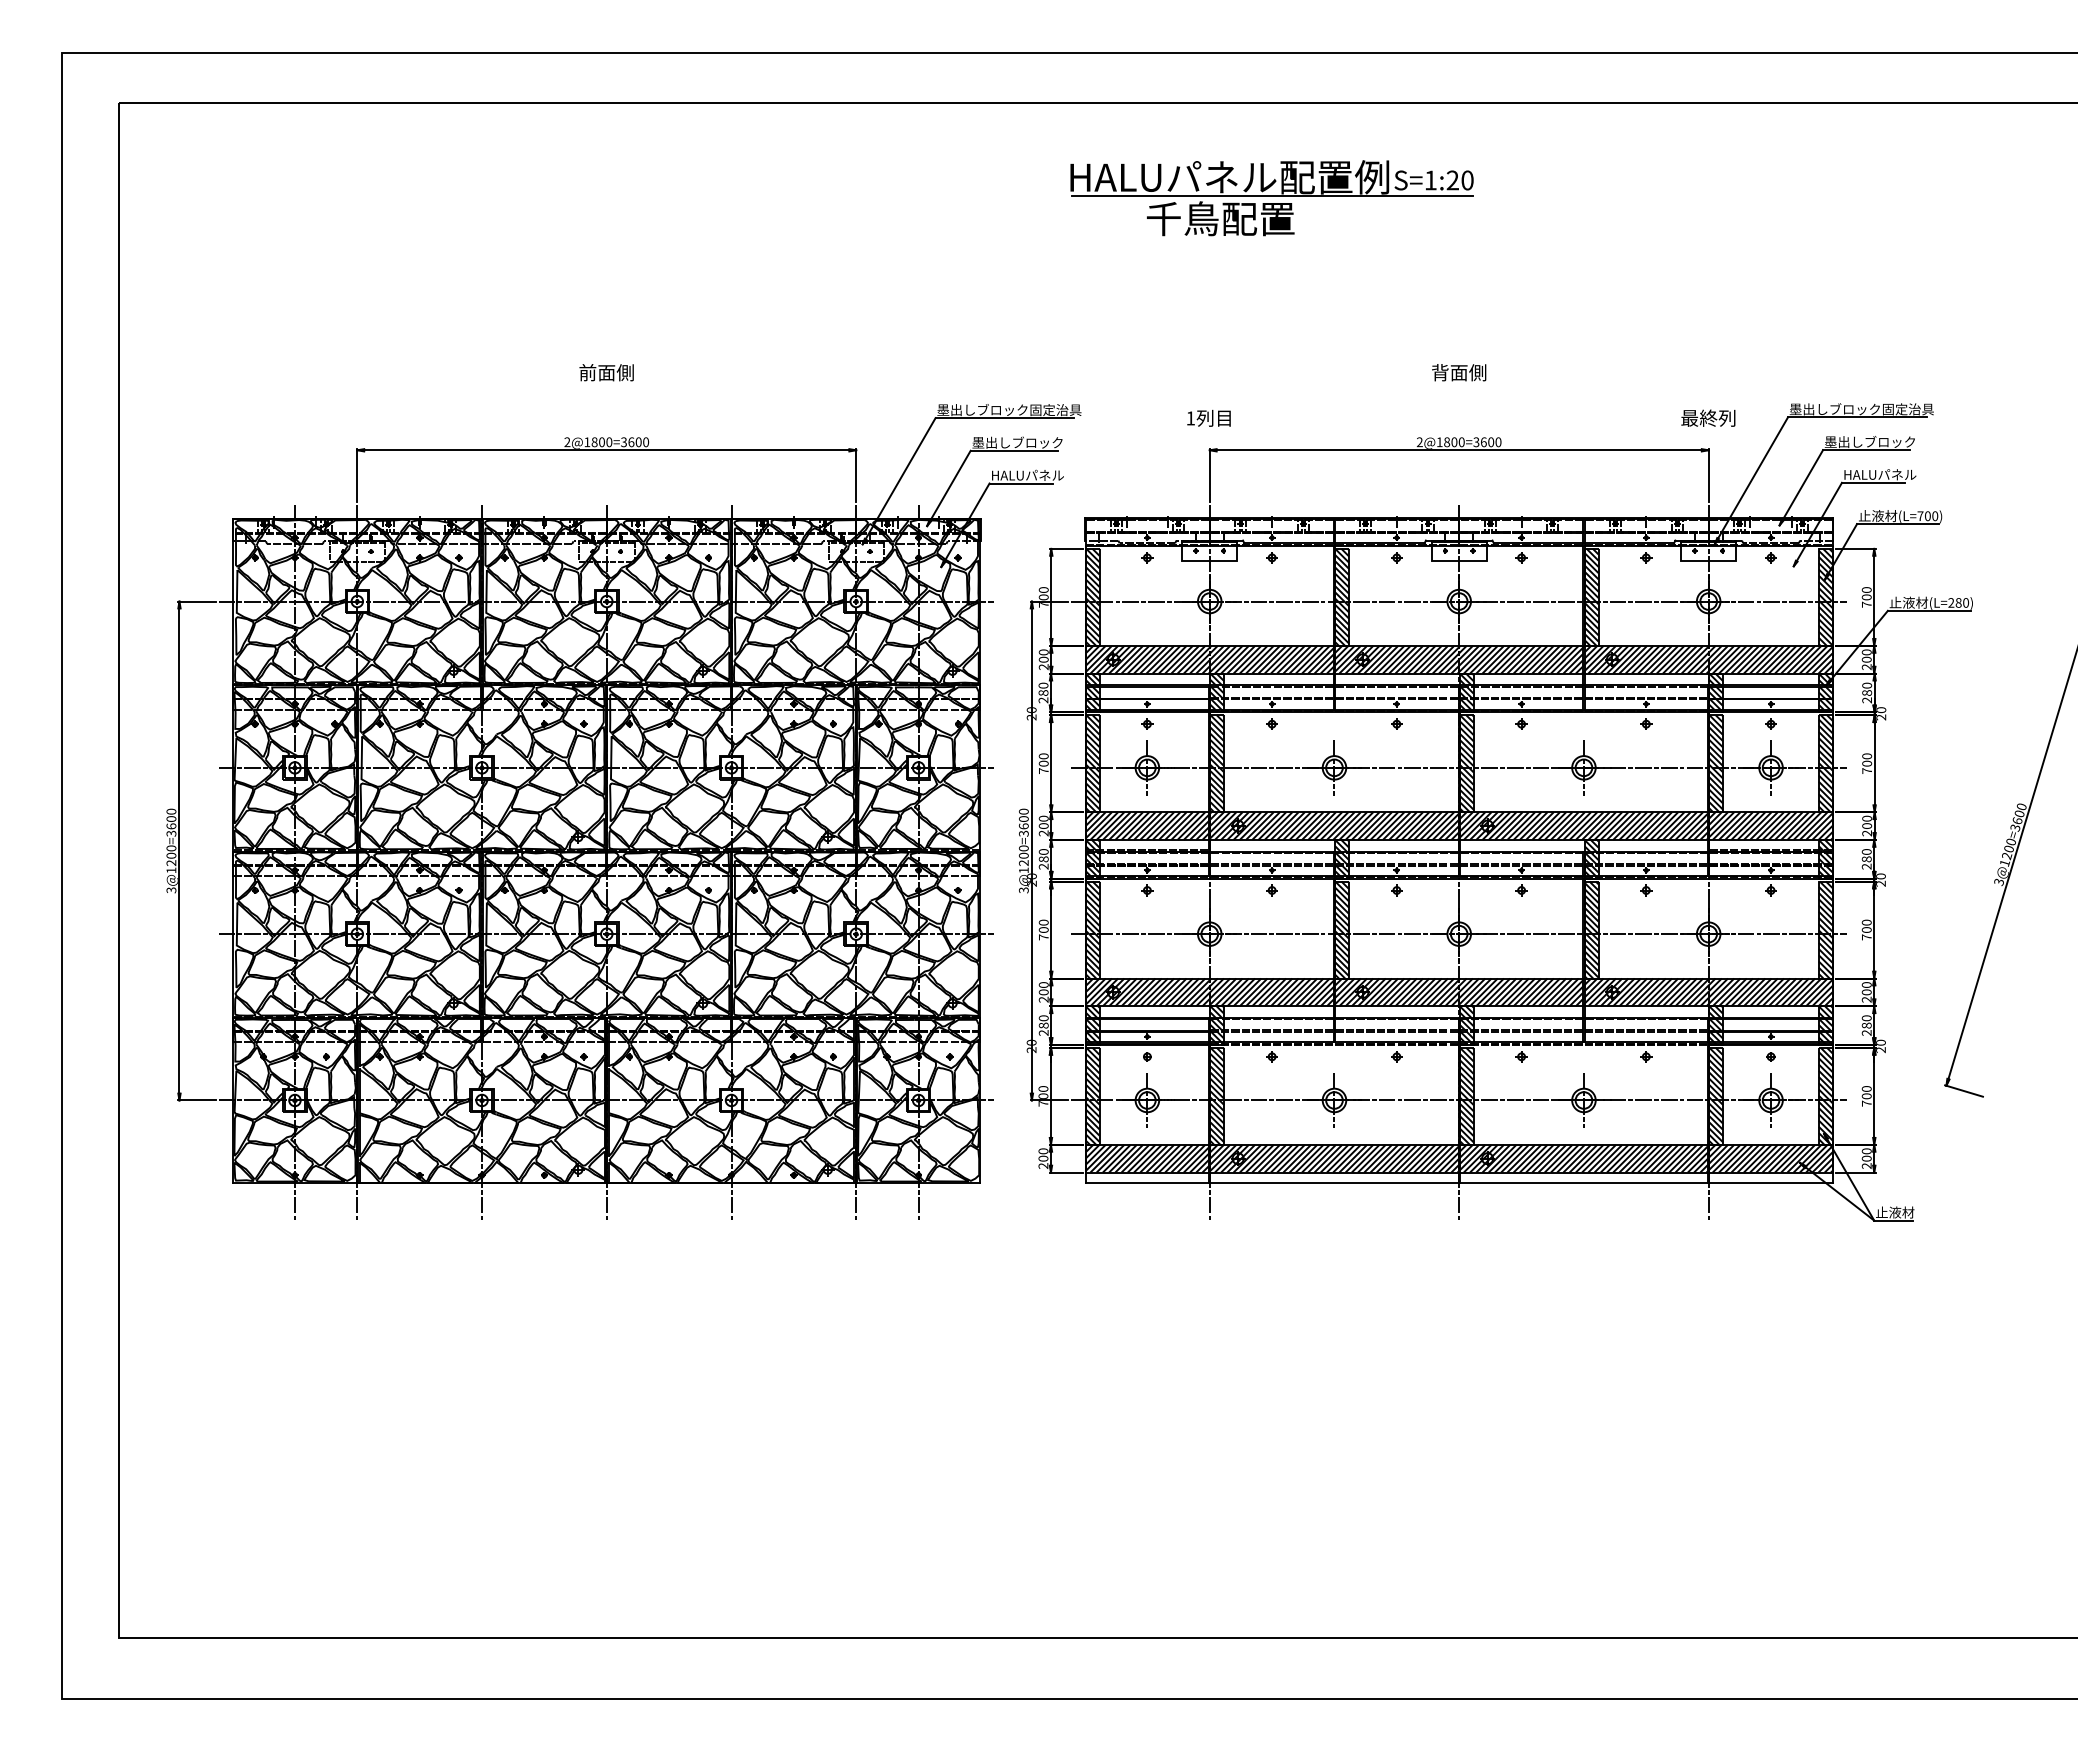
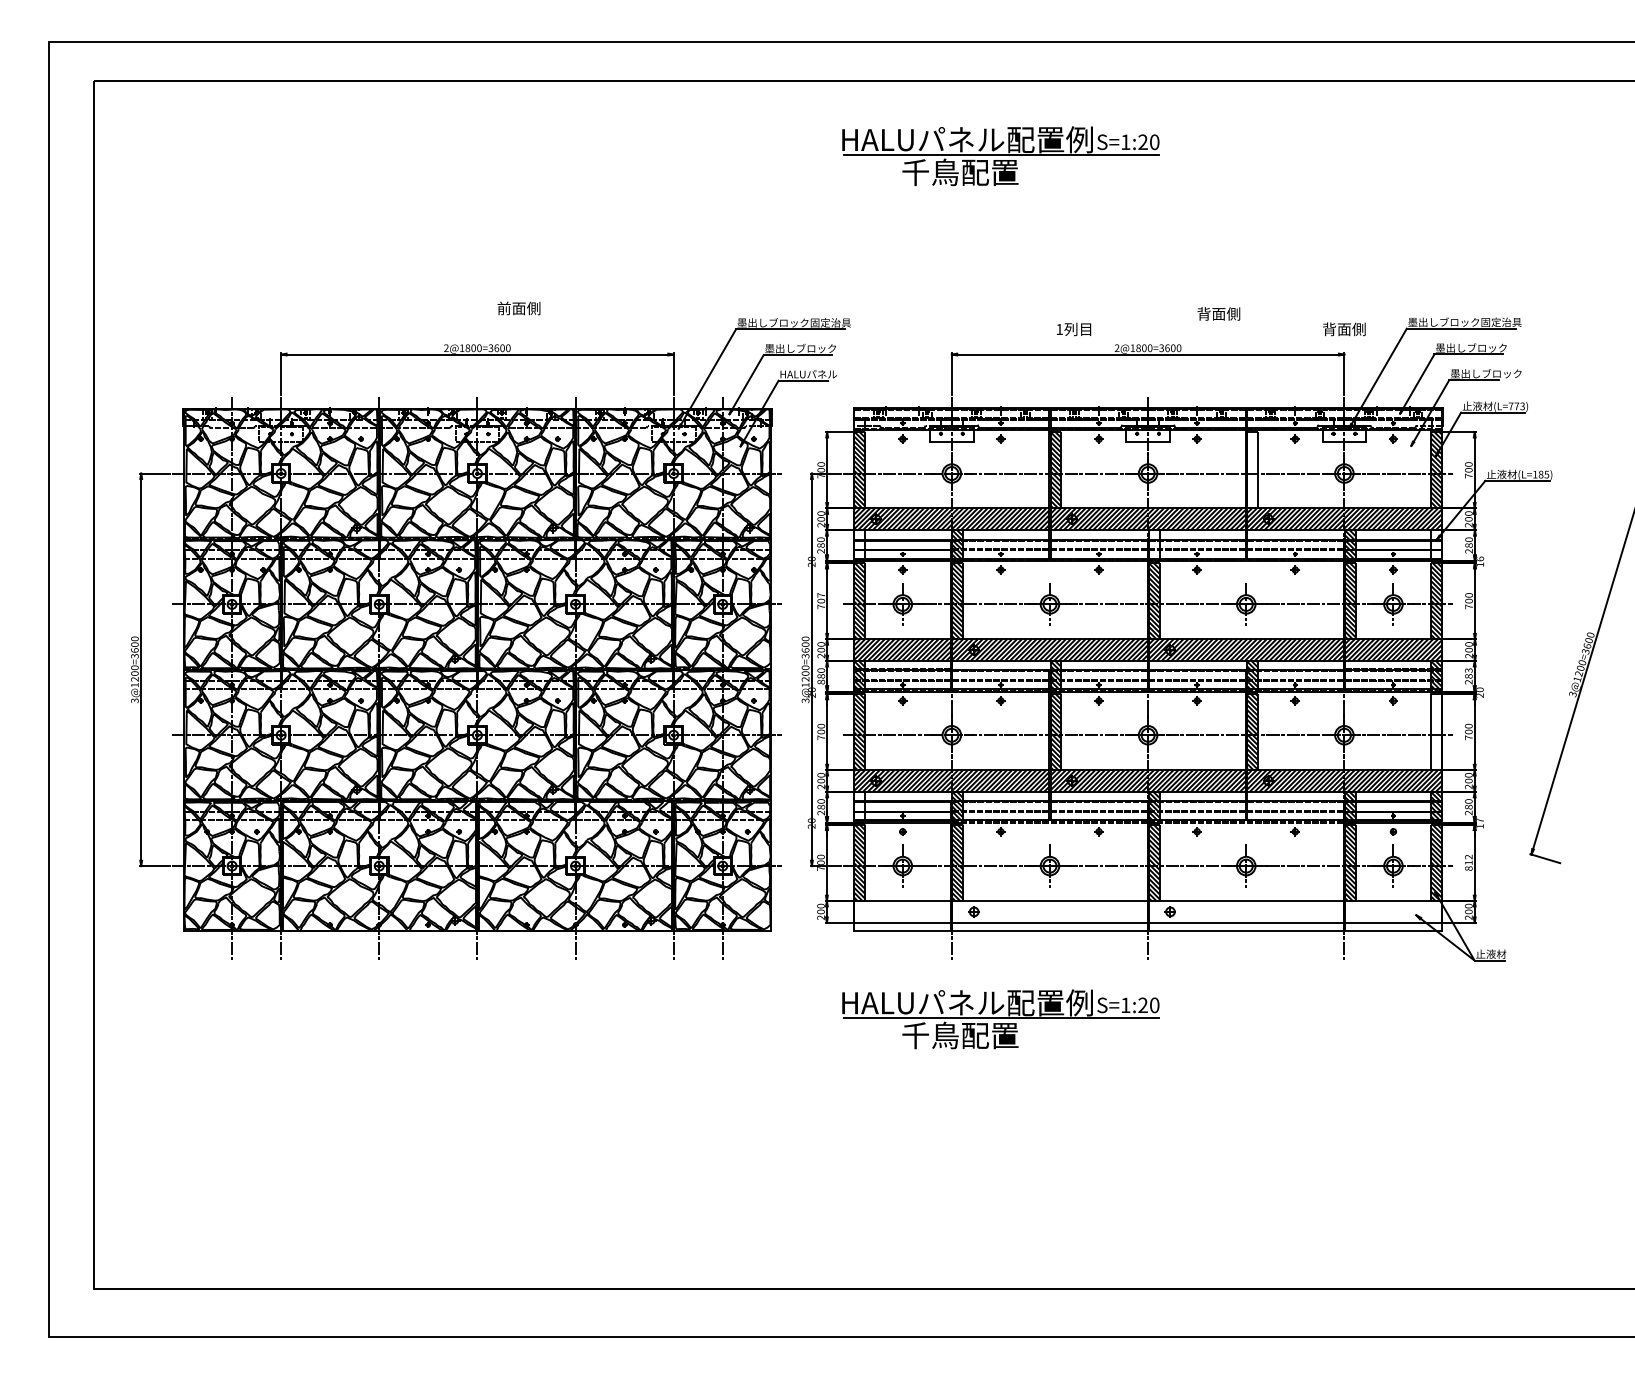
text: (606, 372) -> (518, 308), moved
text: (1459, 372) -> (1219, 313), moved
text: (1208, 417) -> (1073, 328), moved
text: (1708, 417) -> (1344, 328), 最終列 -> 背面側
text: (1888, 474) -> (1485, 373), HALUパネル -> 墨出しブロック
text: (1931, 516) -> (1519, 406), (L=700) -> (L=773)
hatch: (1591, 596) -> (1252, 469), removed
text: (1958, 602) -> (1540, 474), (L=280) -> (L=185)
hatch: (1092, 692) -> (859, 545), removed
hatch: (1466, 692) -> (1153, 545), removed
hatch: (1825, 692) -> (1436, 545), removed
text: (1881, 713) -> (1480, 561), 20 -> 16
text: (1043, 756) -> (821, 595), 700 -> 707
text: (1866, 851) -> (1468, 670), 280 -> 283
text: (1043, 866) -> (821, 682), 280 -> 880
hatch: (1825, 929) -> (1436, 731), removed
hatch: (1092, 1025) -> (859, 807), removed
text: (1880, 1046) -> (1479, 823), 20 -> 17
text: (1866, 1096) -> (1468, 862), 700 -> 812
hatch: (1458, 1158) -> (1147, 911), removed
part: (1271, 1295) -> (1000, 1019), added

